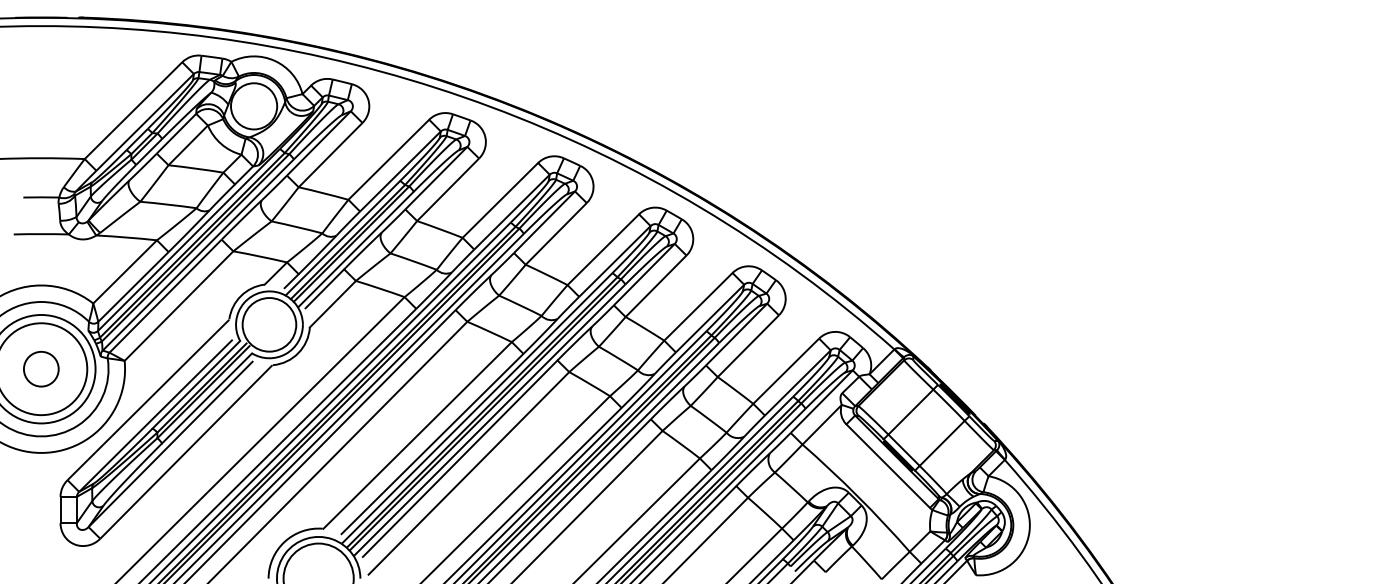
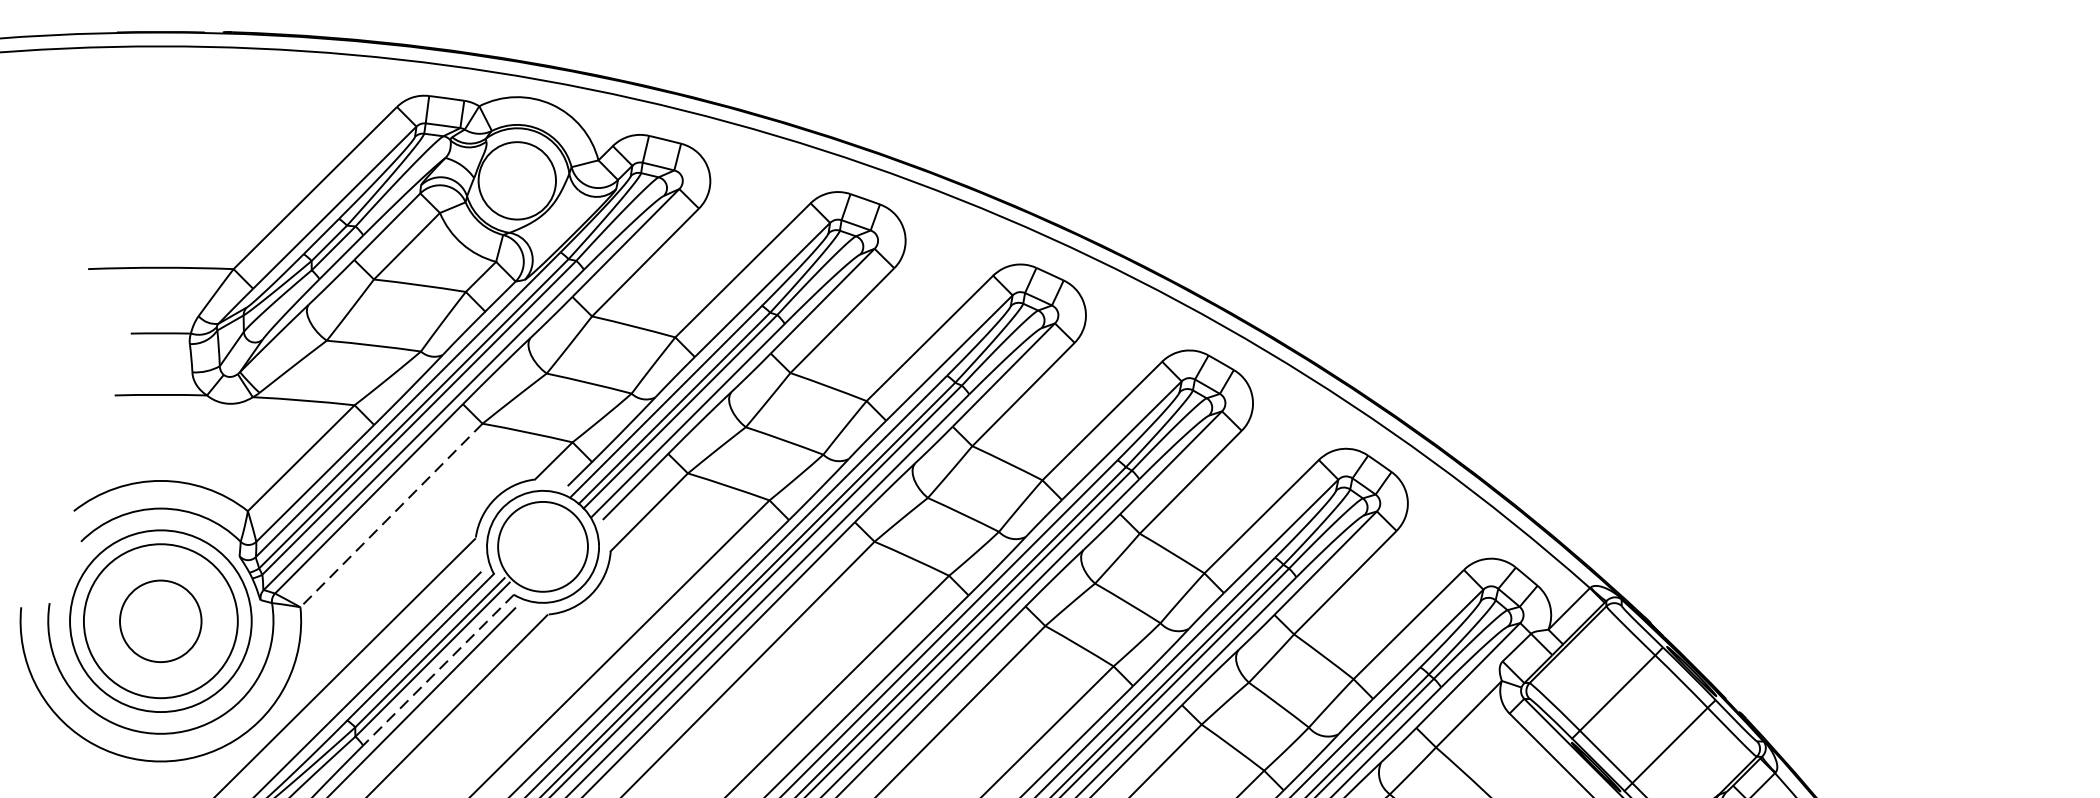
line: (178, 306) -> (390, 516), solid -> dashed
circle: (41, 368) -> (161, 620), size x1.4
line: (207, 398) -> (439, 670), solid -> dashed

